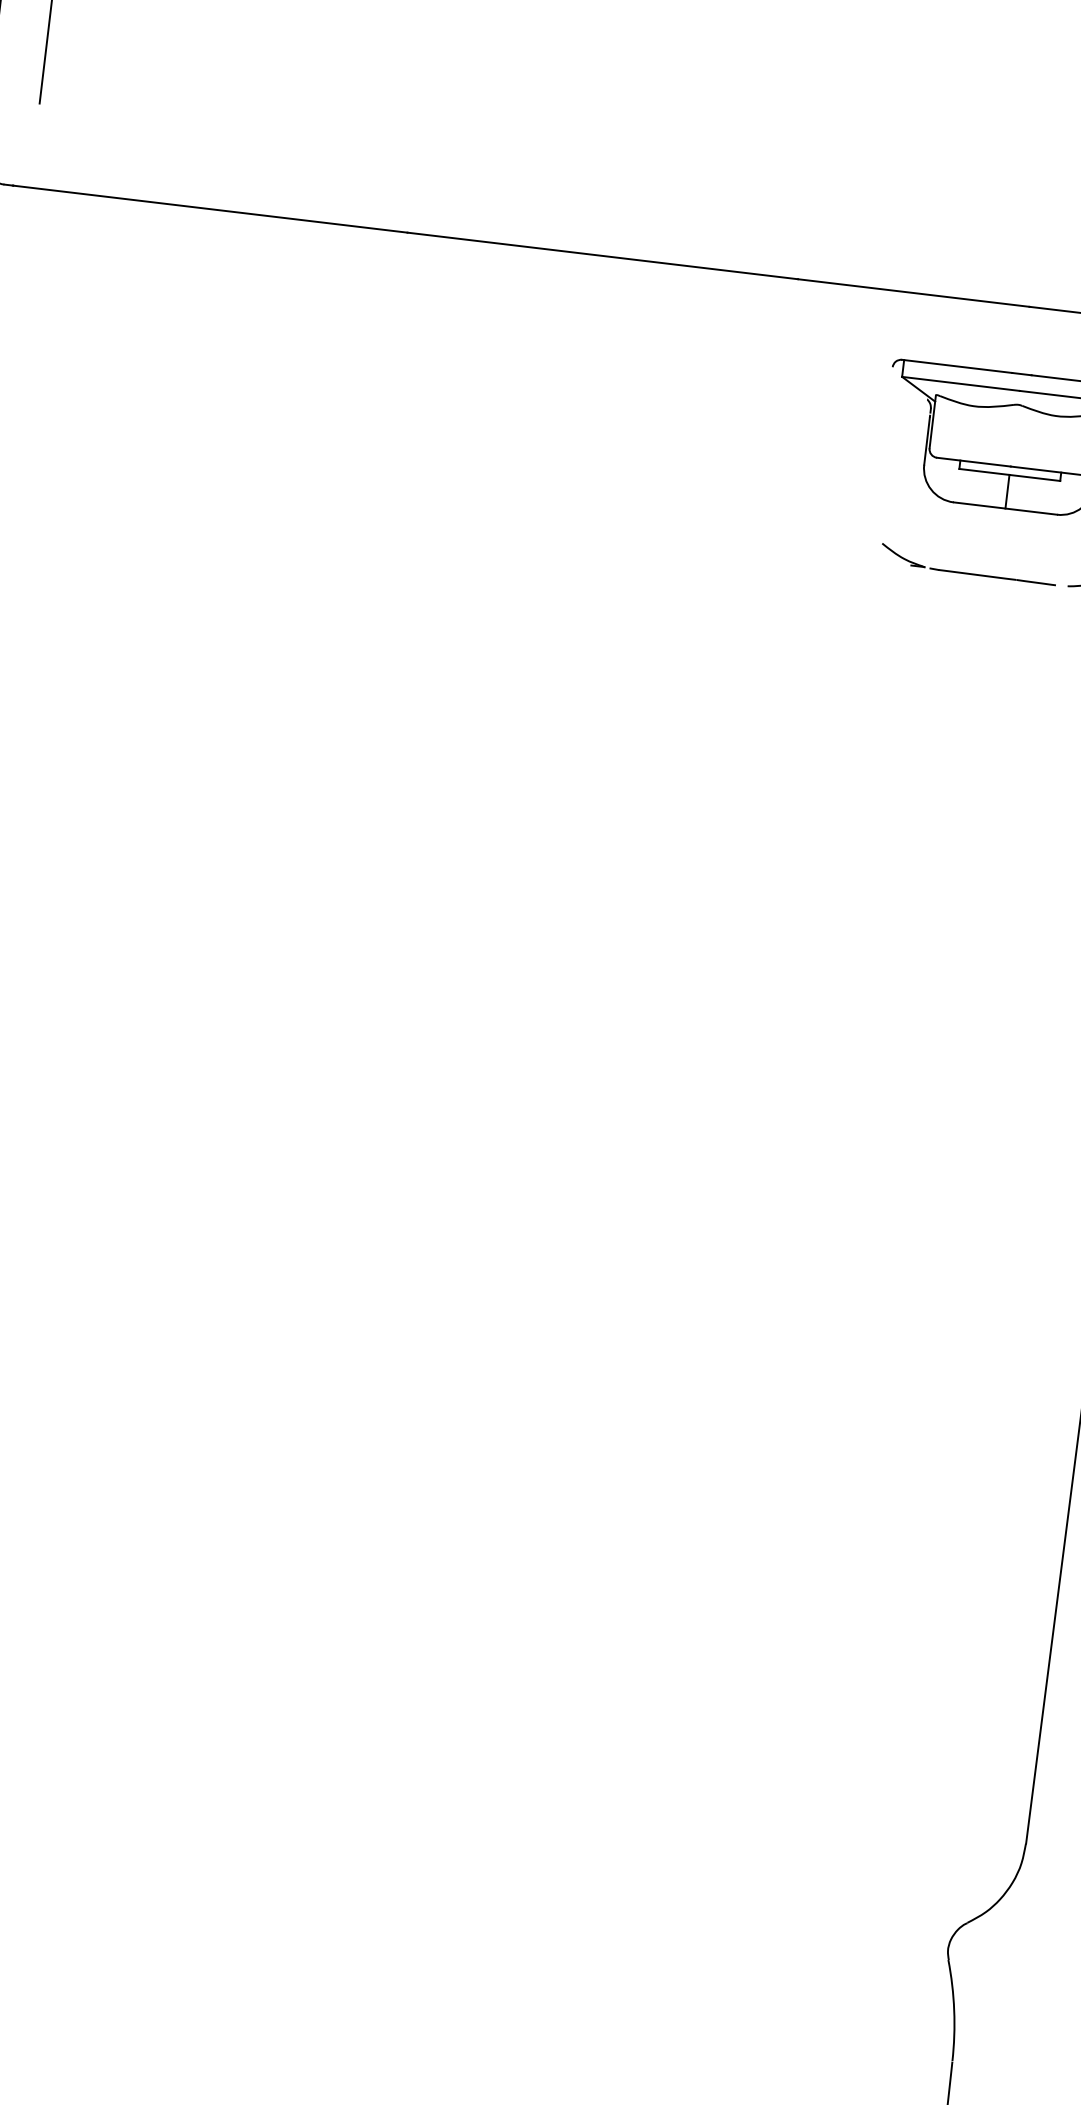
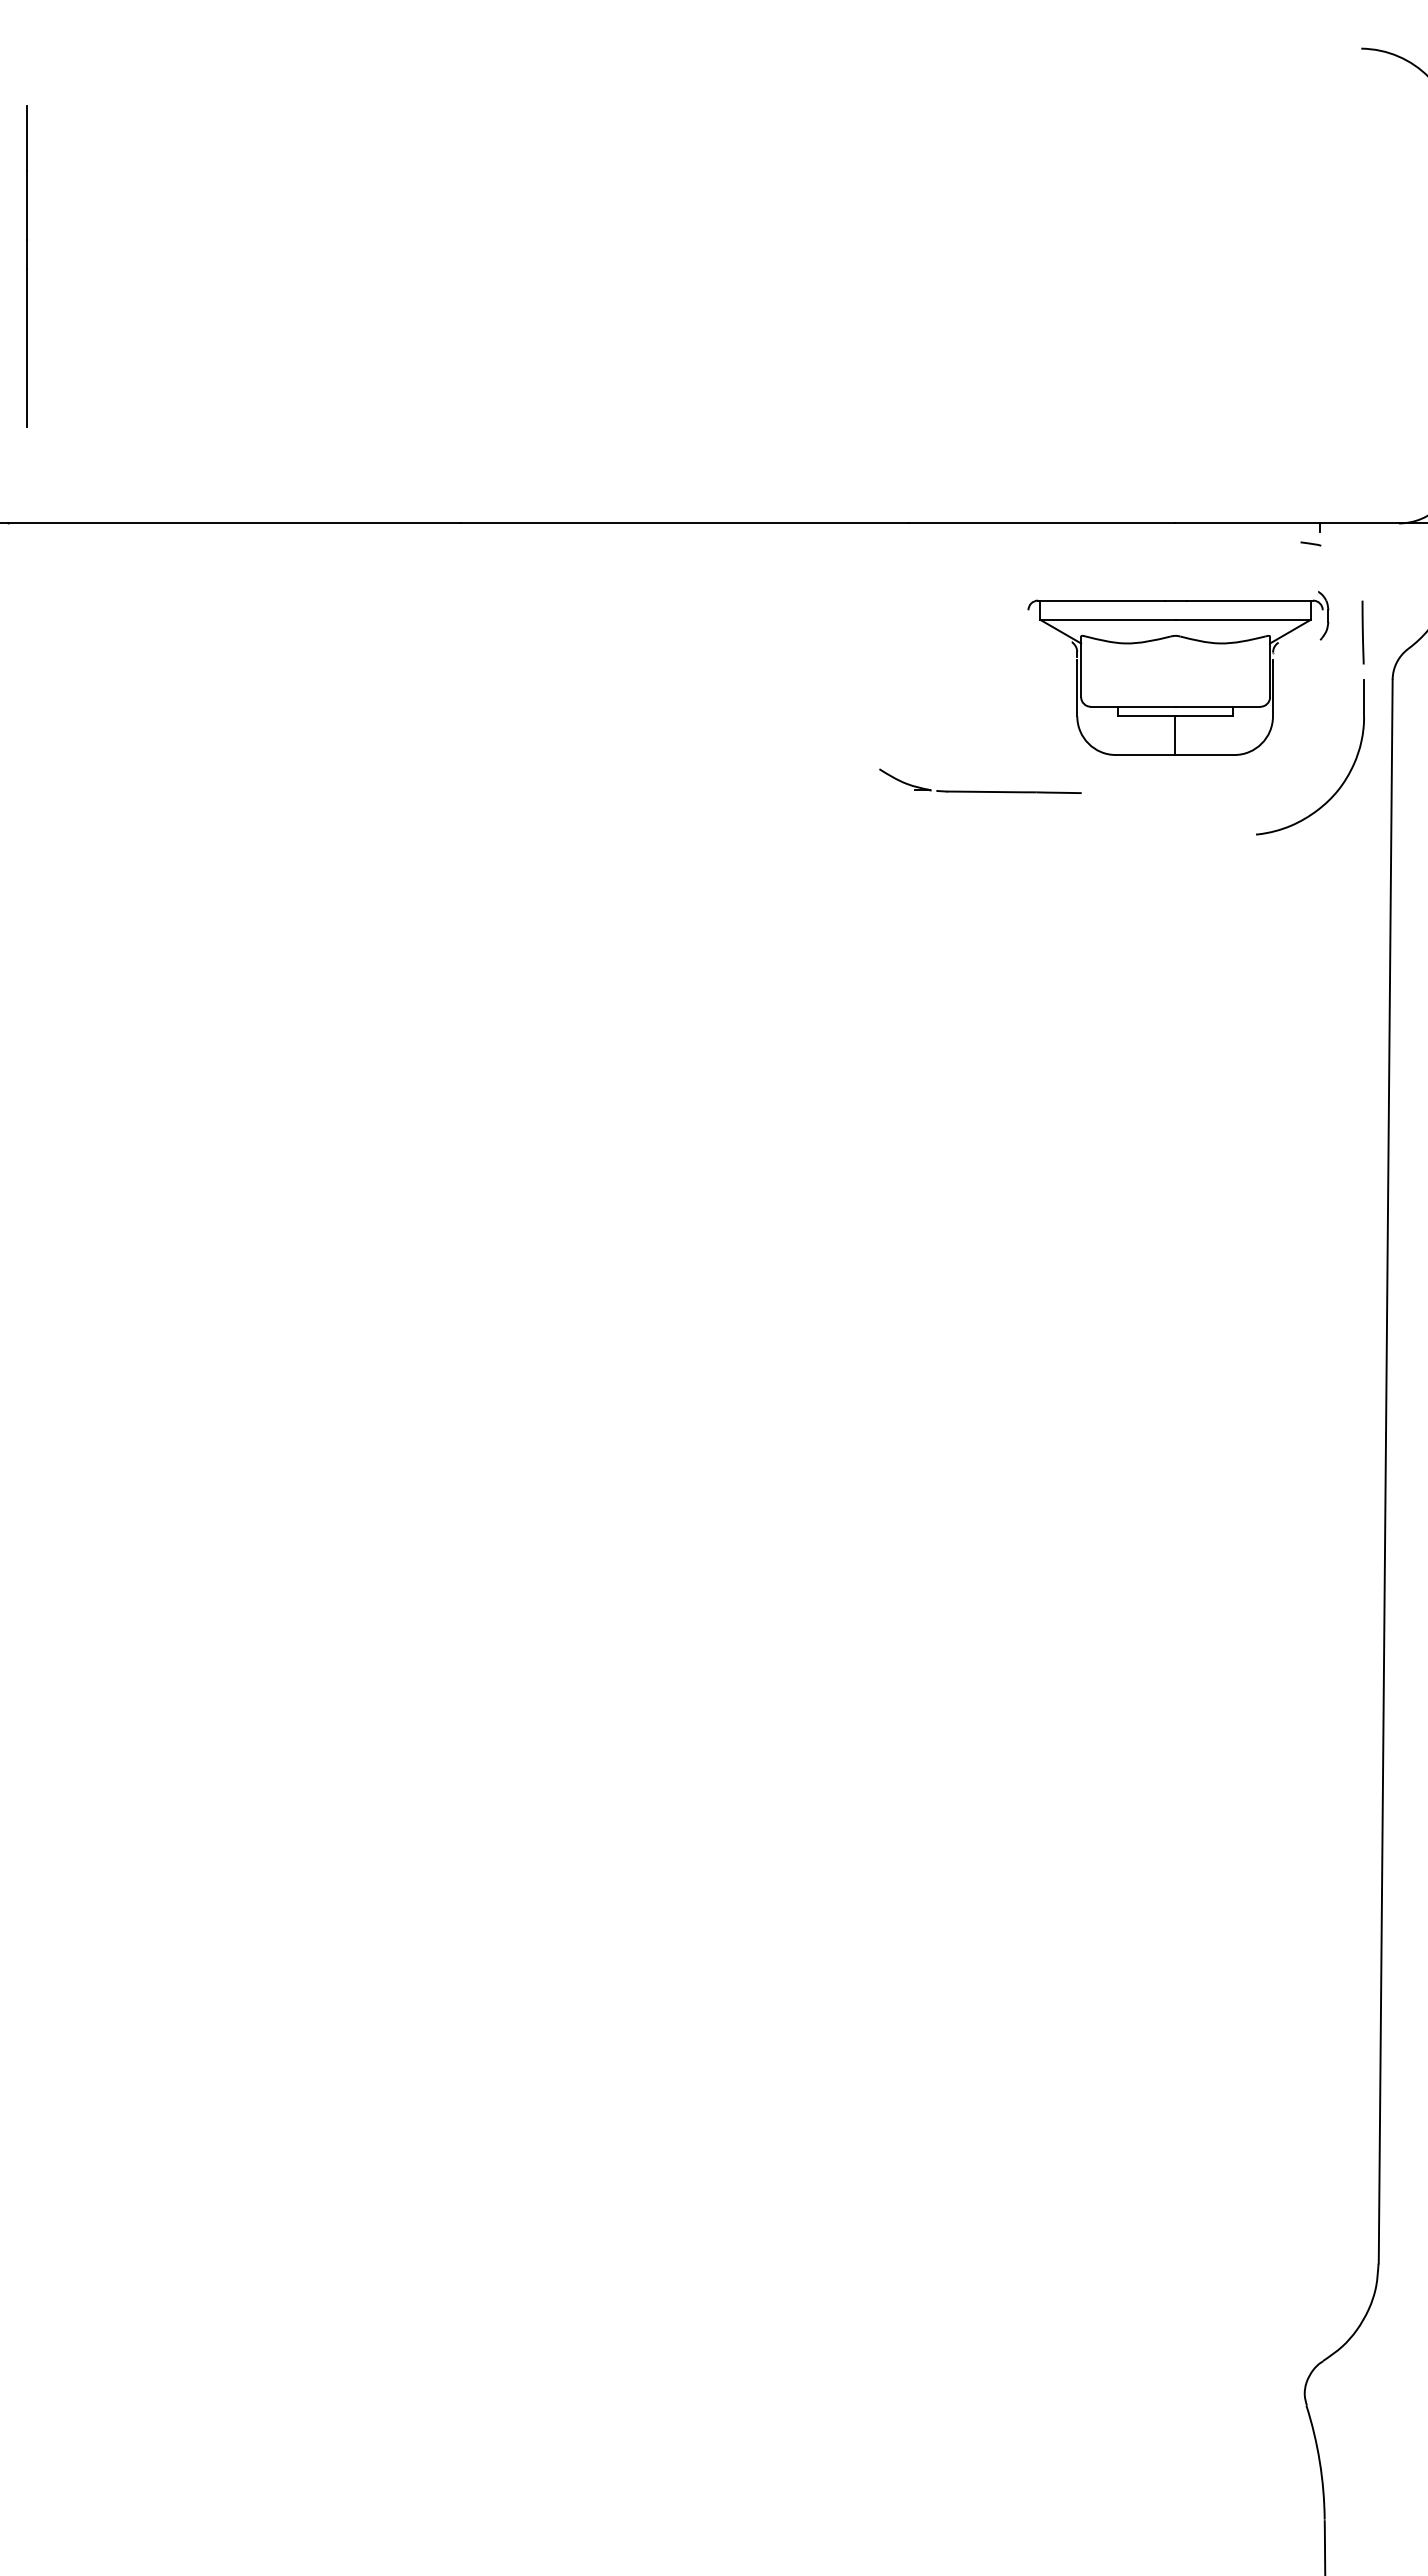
part: (965, 572) -> (977, 790), moved

